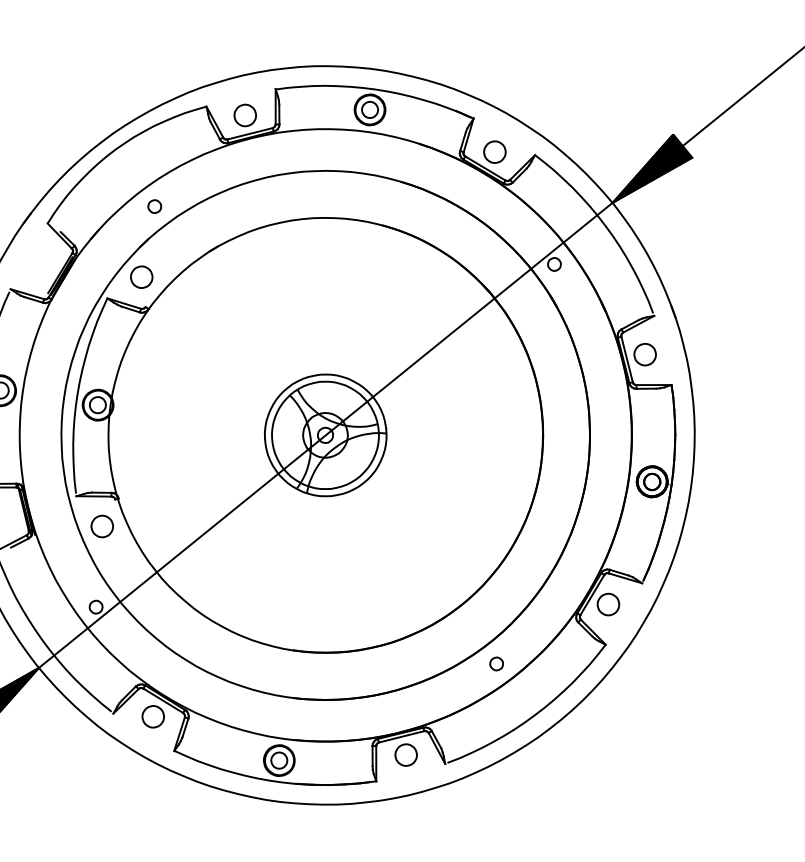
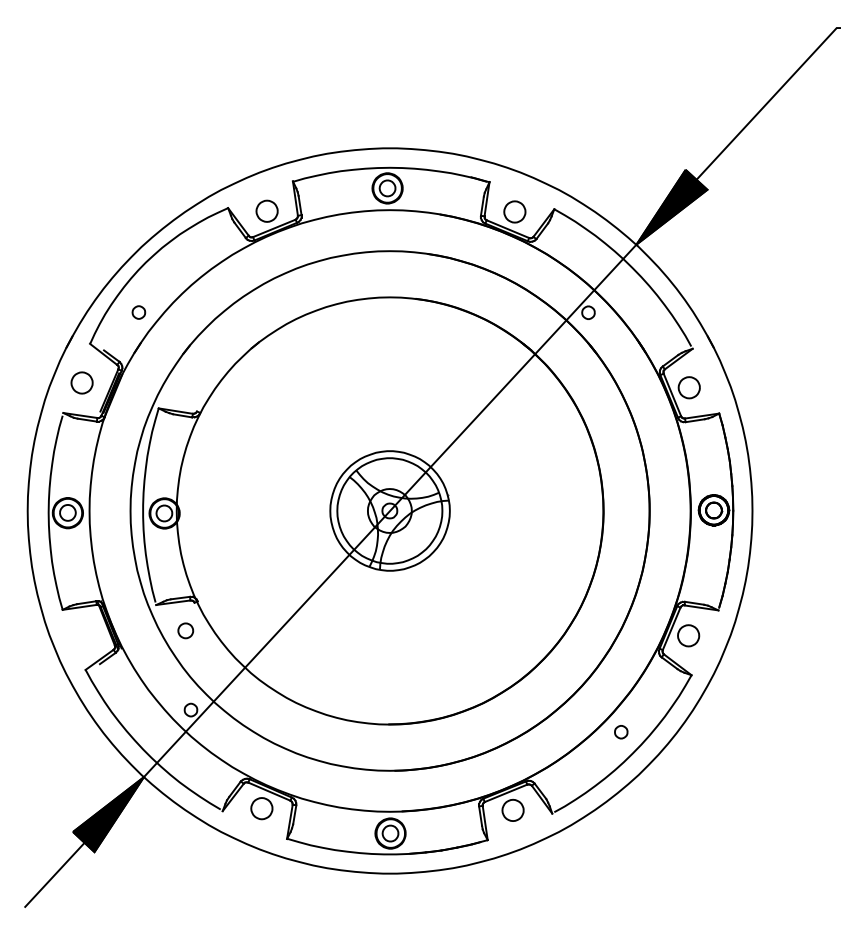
part: (154, 206) -> (138, 312), moved
part: (141, 276) -> (81, 382), moved
part: (102, 526) -> (185, 630), size x0.7
part: (496, 664) -> (621, 732), moved

